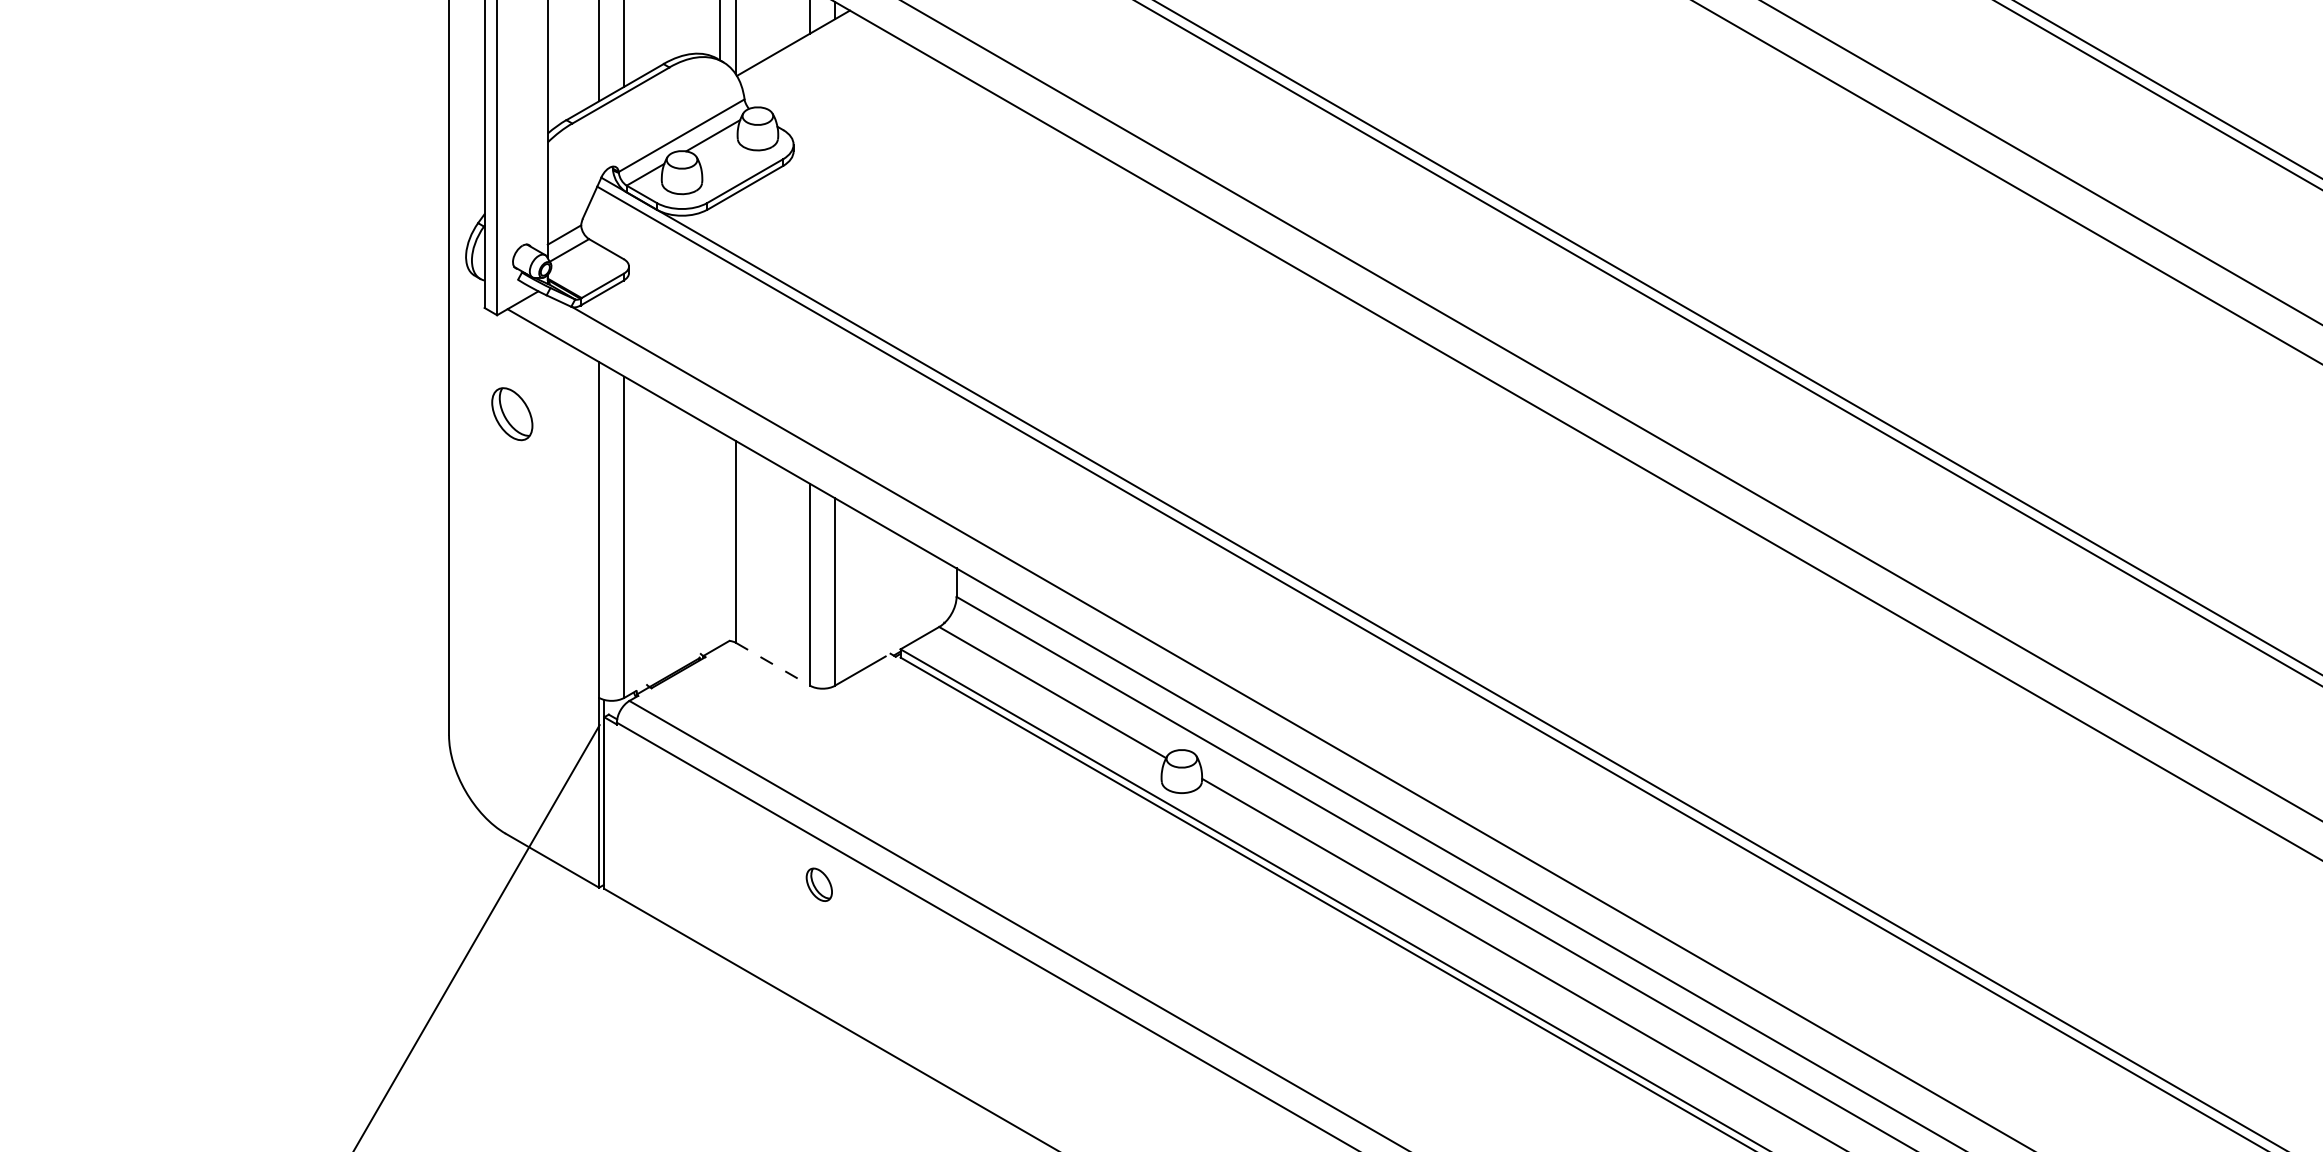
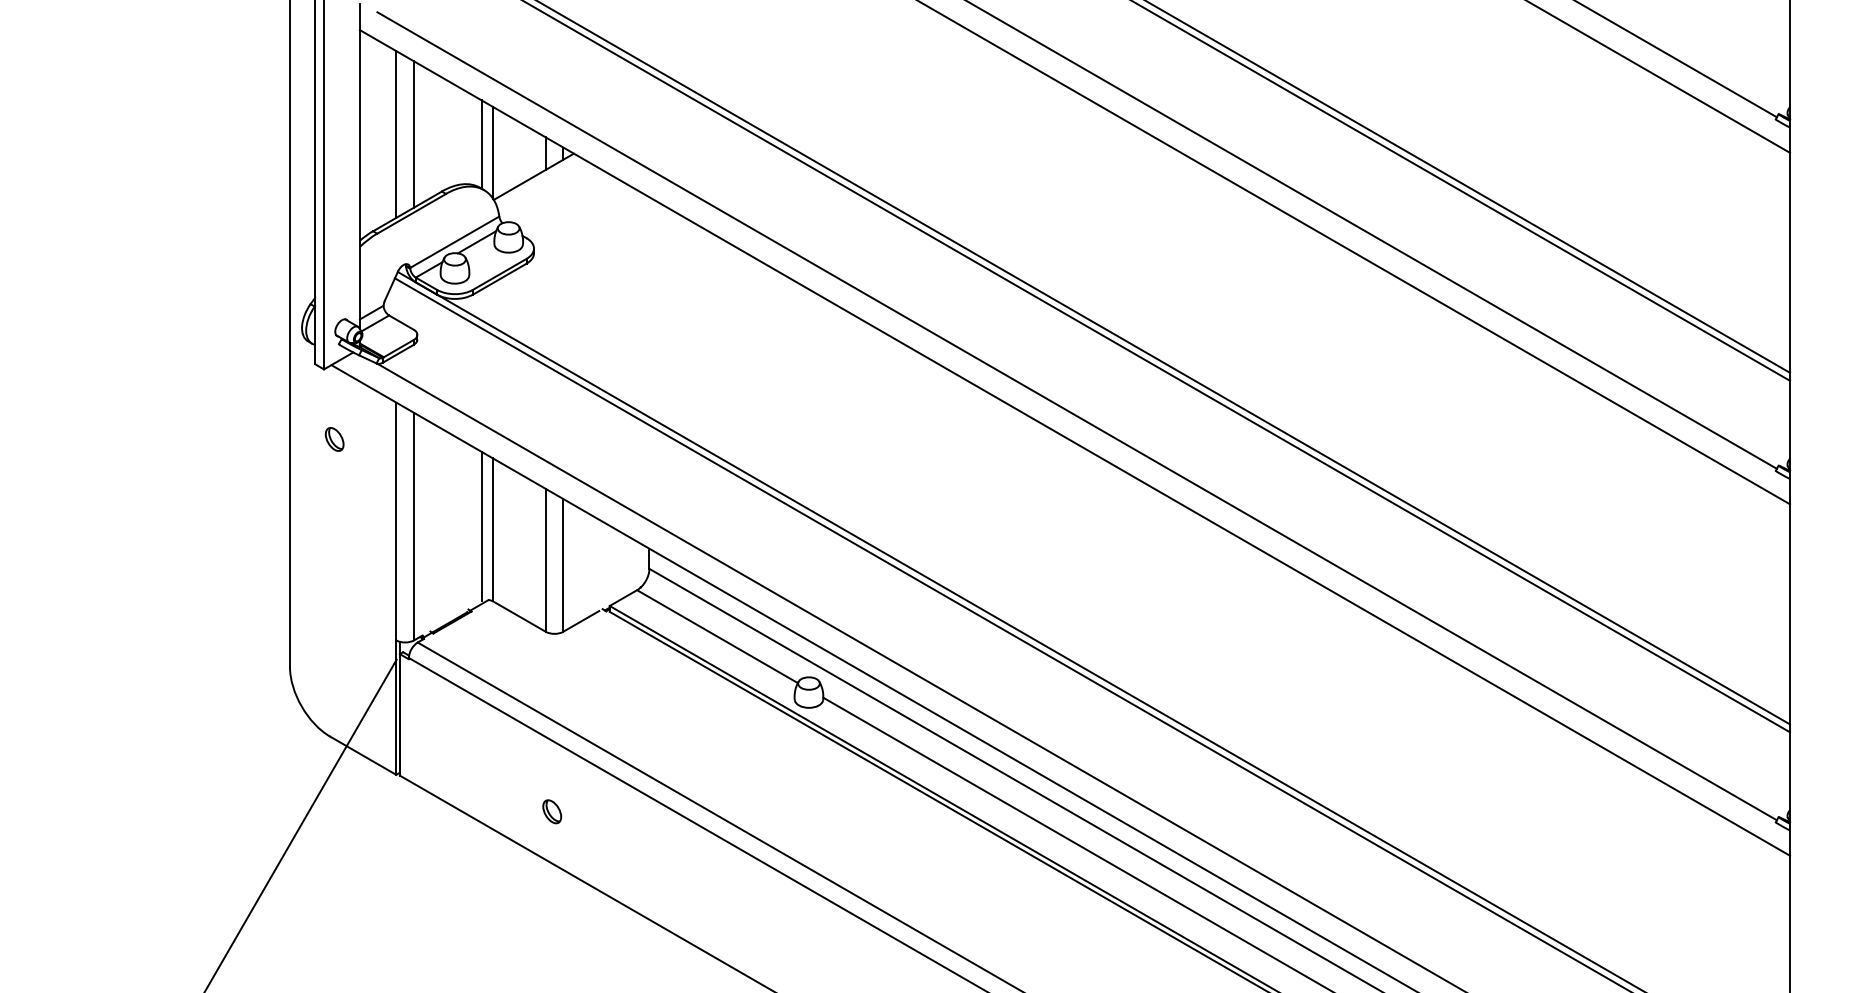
part: (511, 414) -> (334, 439), size x0.62
line: (719, 535) -> (481, 525), added
line: (773, 664) -> (519, 616), dashed -> solid
part: (819, 884) -> (552, 811), moved

